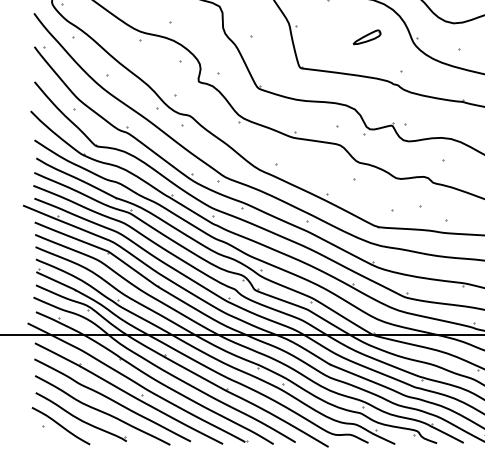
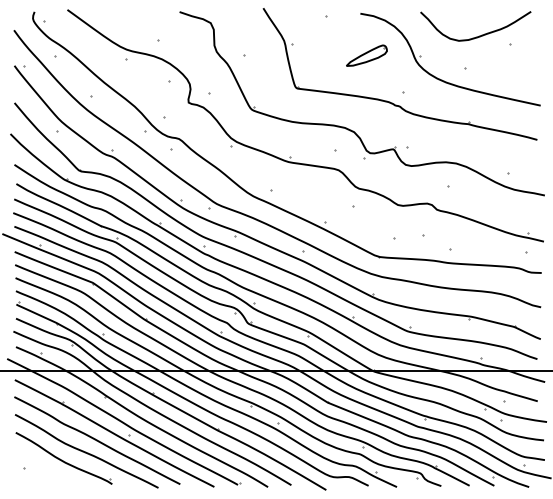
part: (367, 37) -> (367, 55), size x1.4
curve: (60, 425) -> (42, 467), removed

